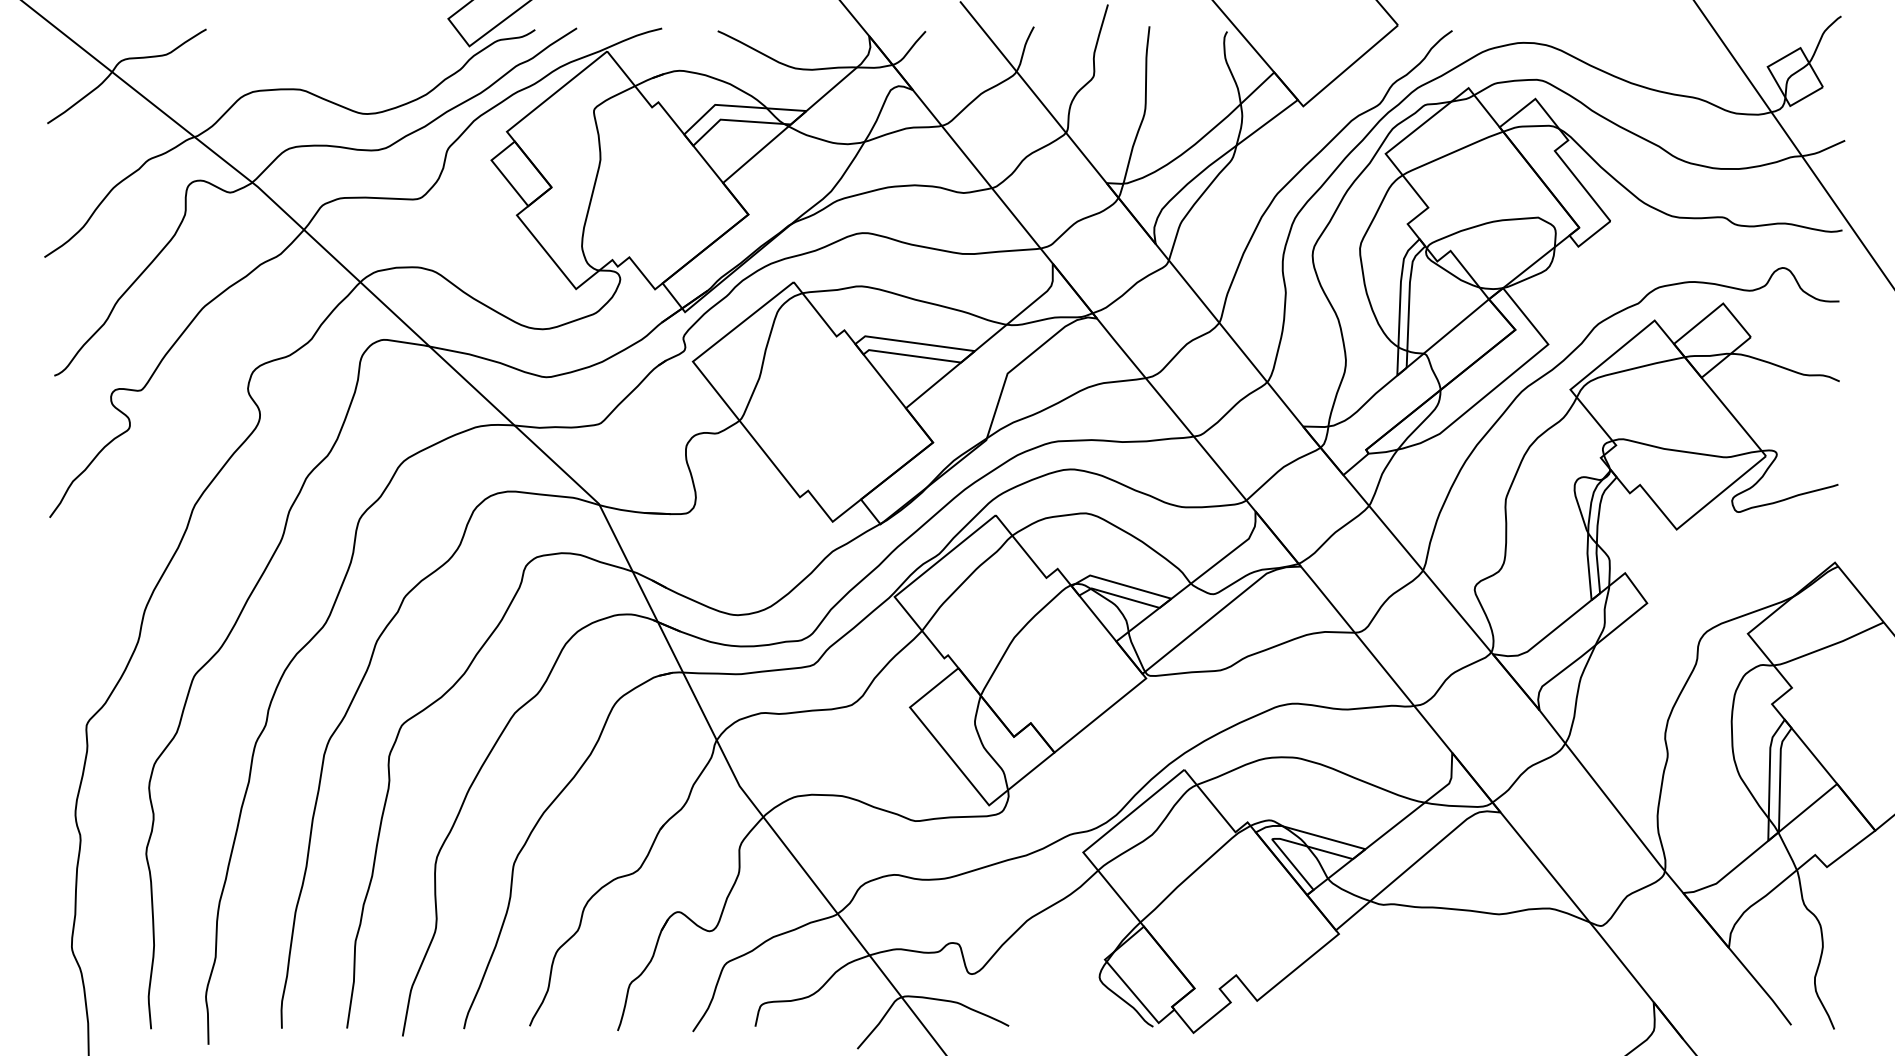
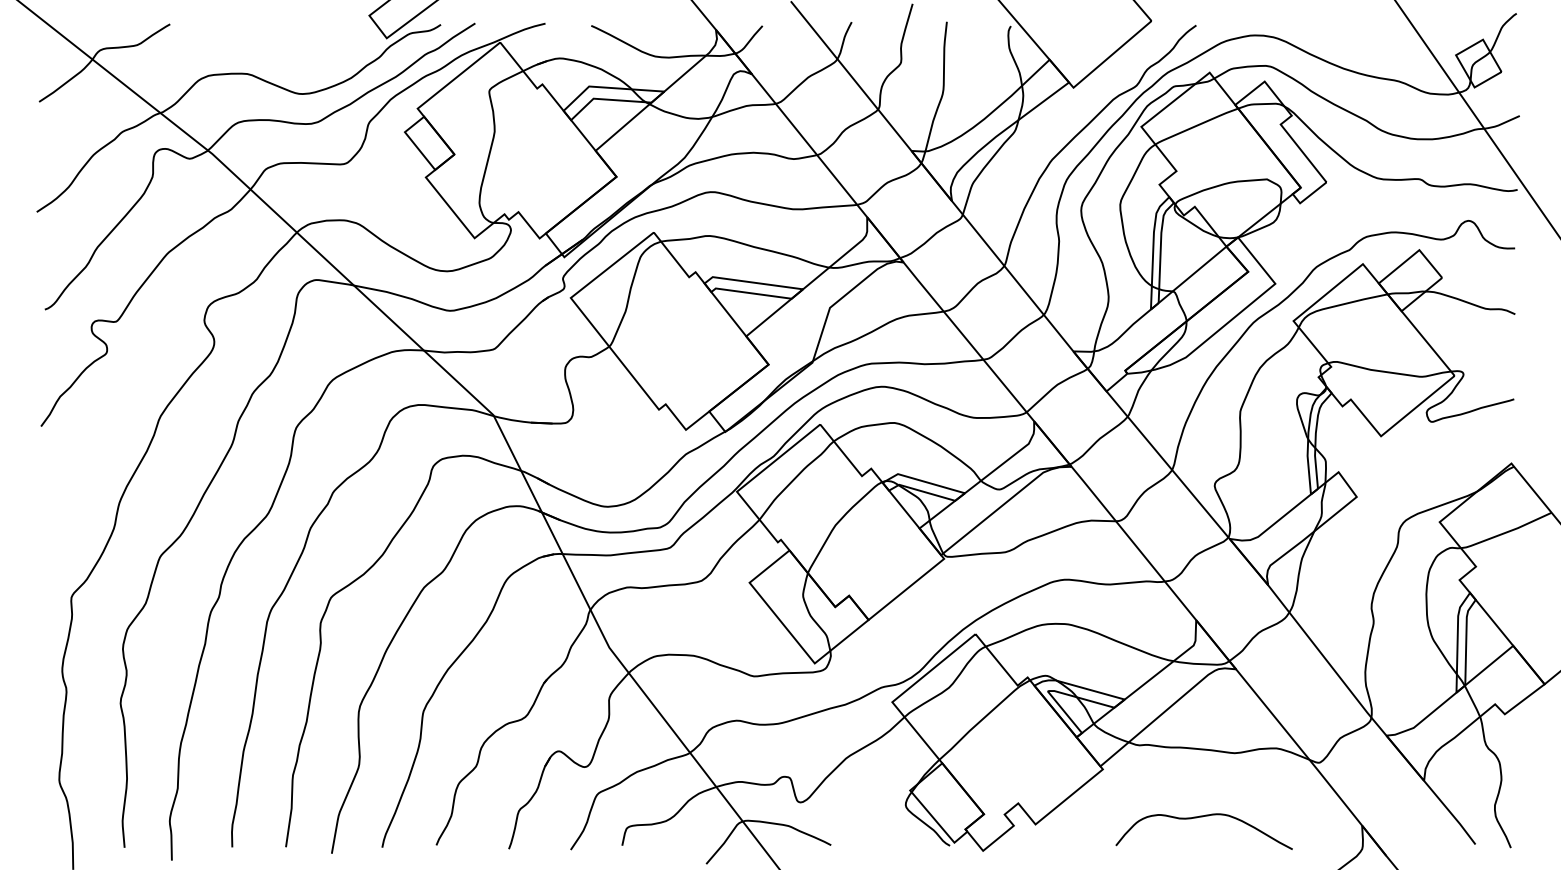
curve: (1458, 992) -> (1201, 817), added

